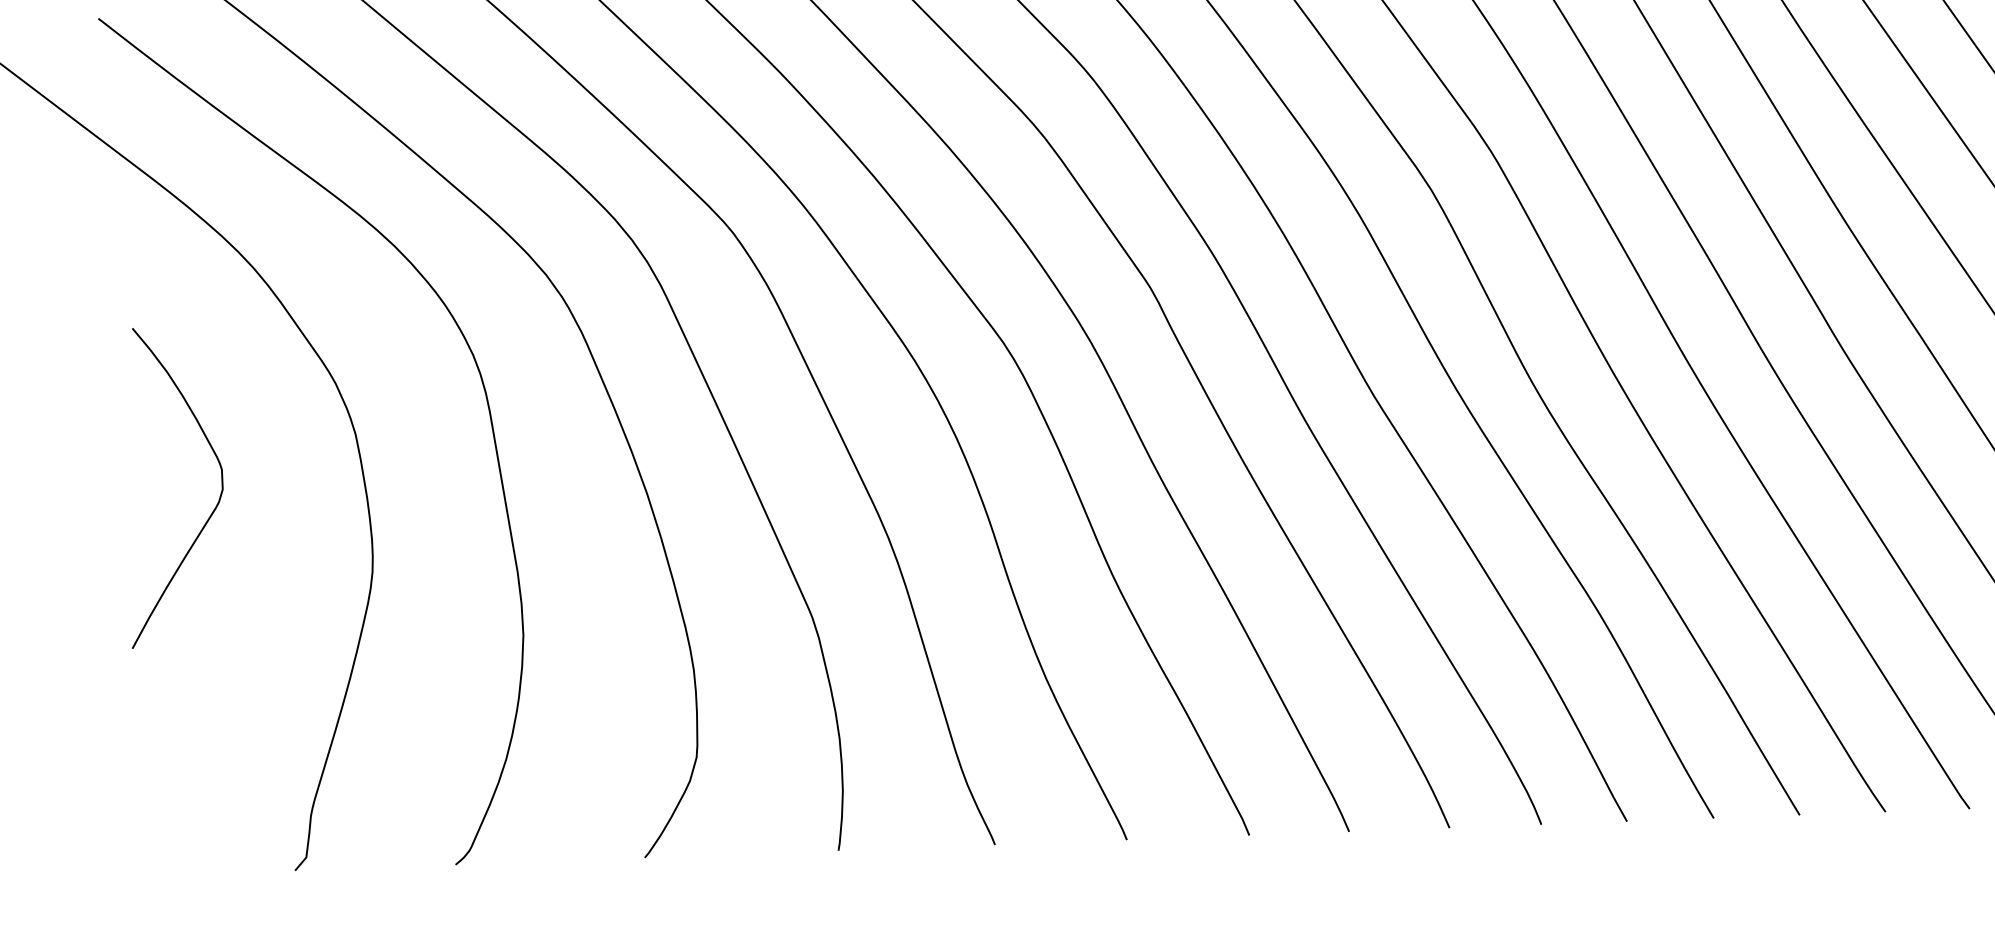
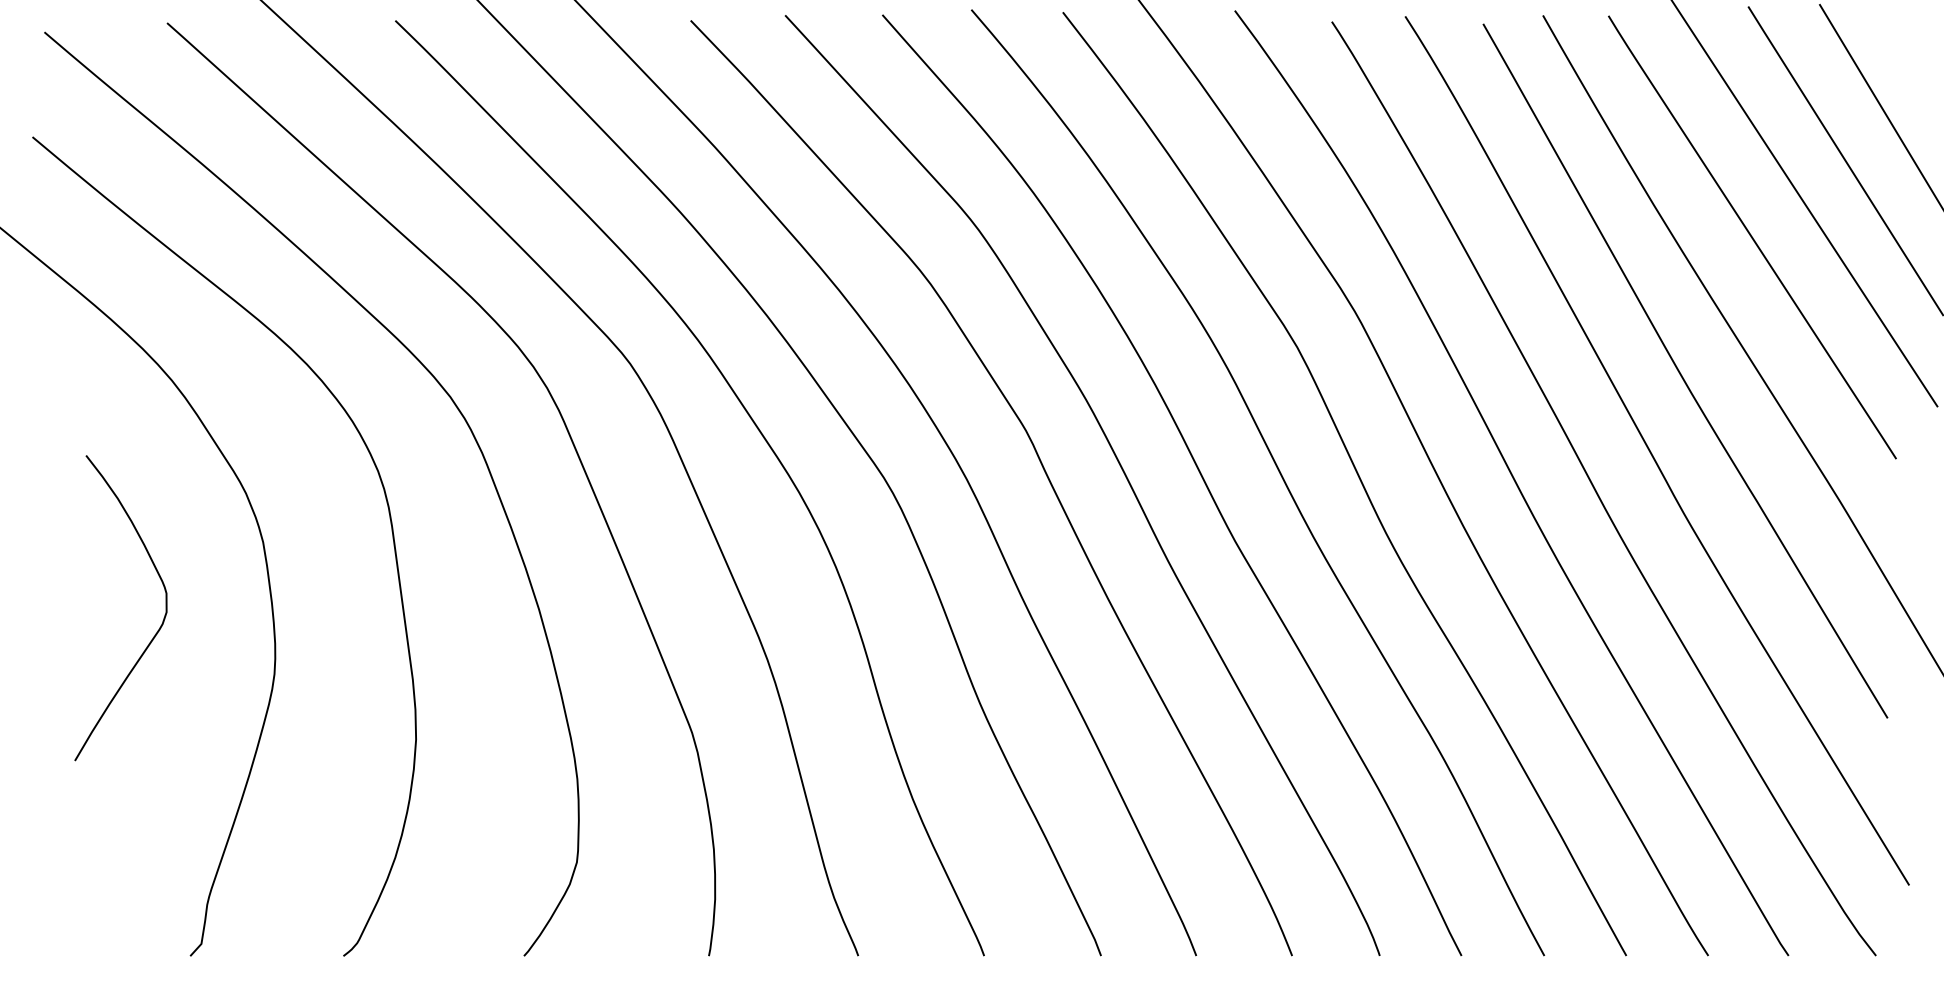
curve: (211, 512) -> (155, 633), moved

